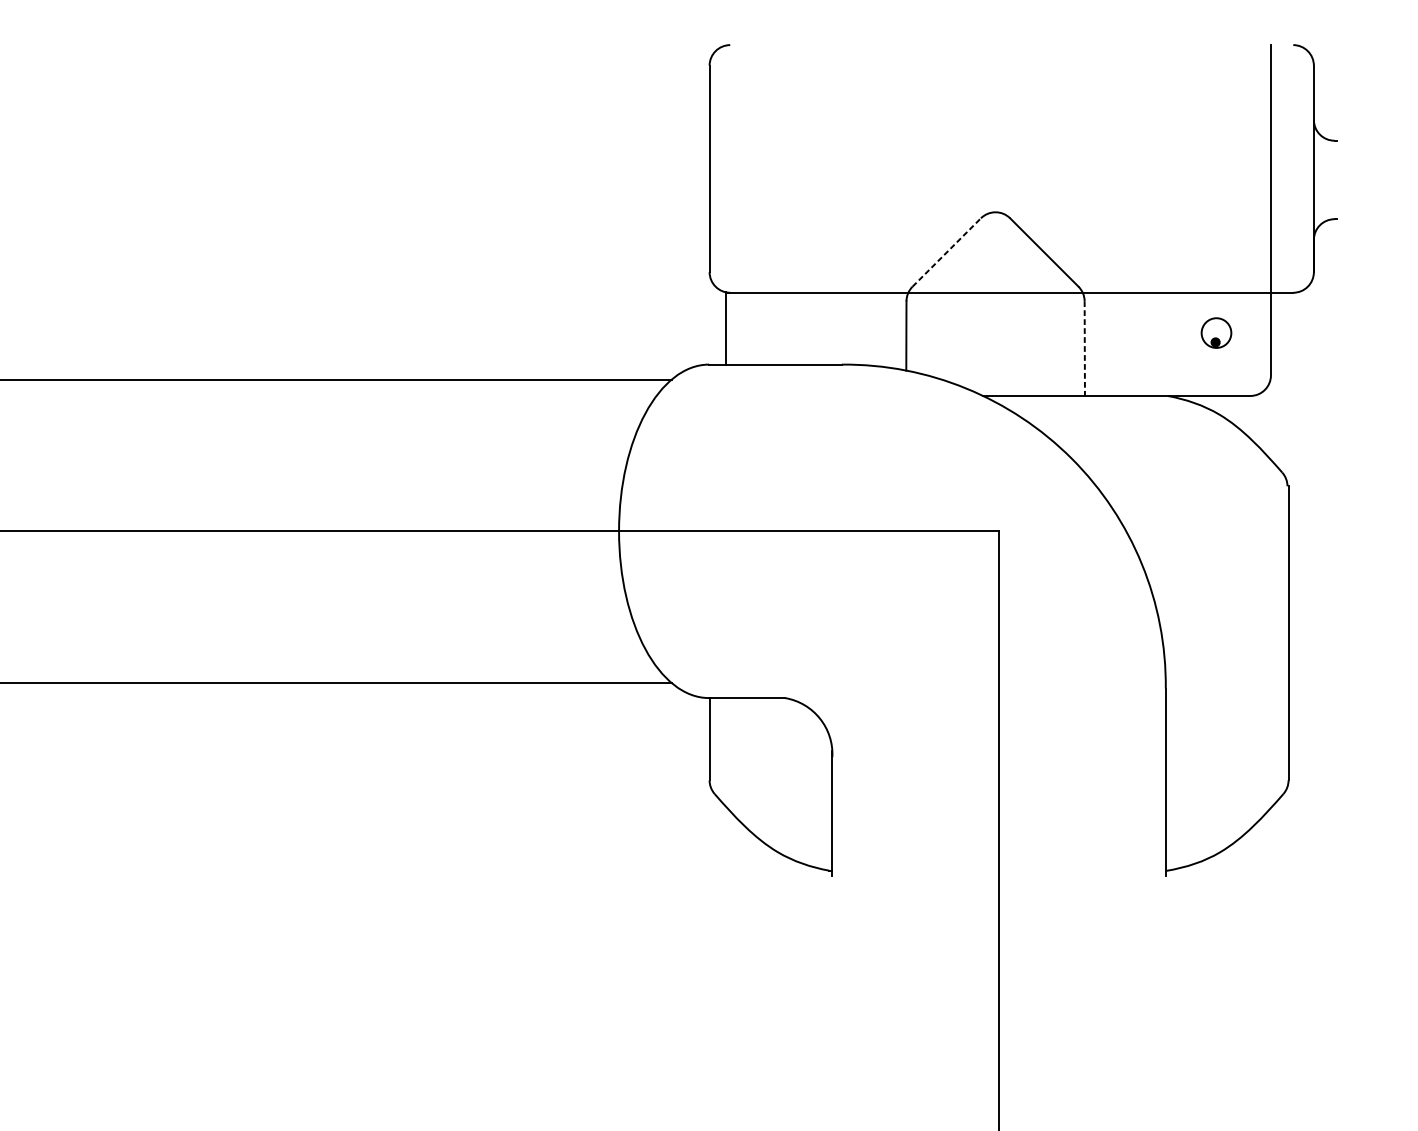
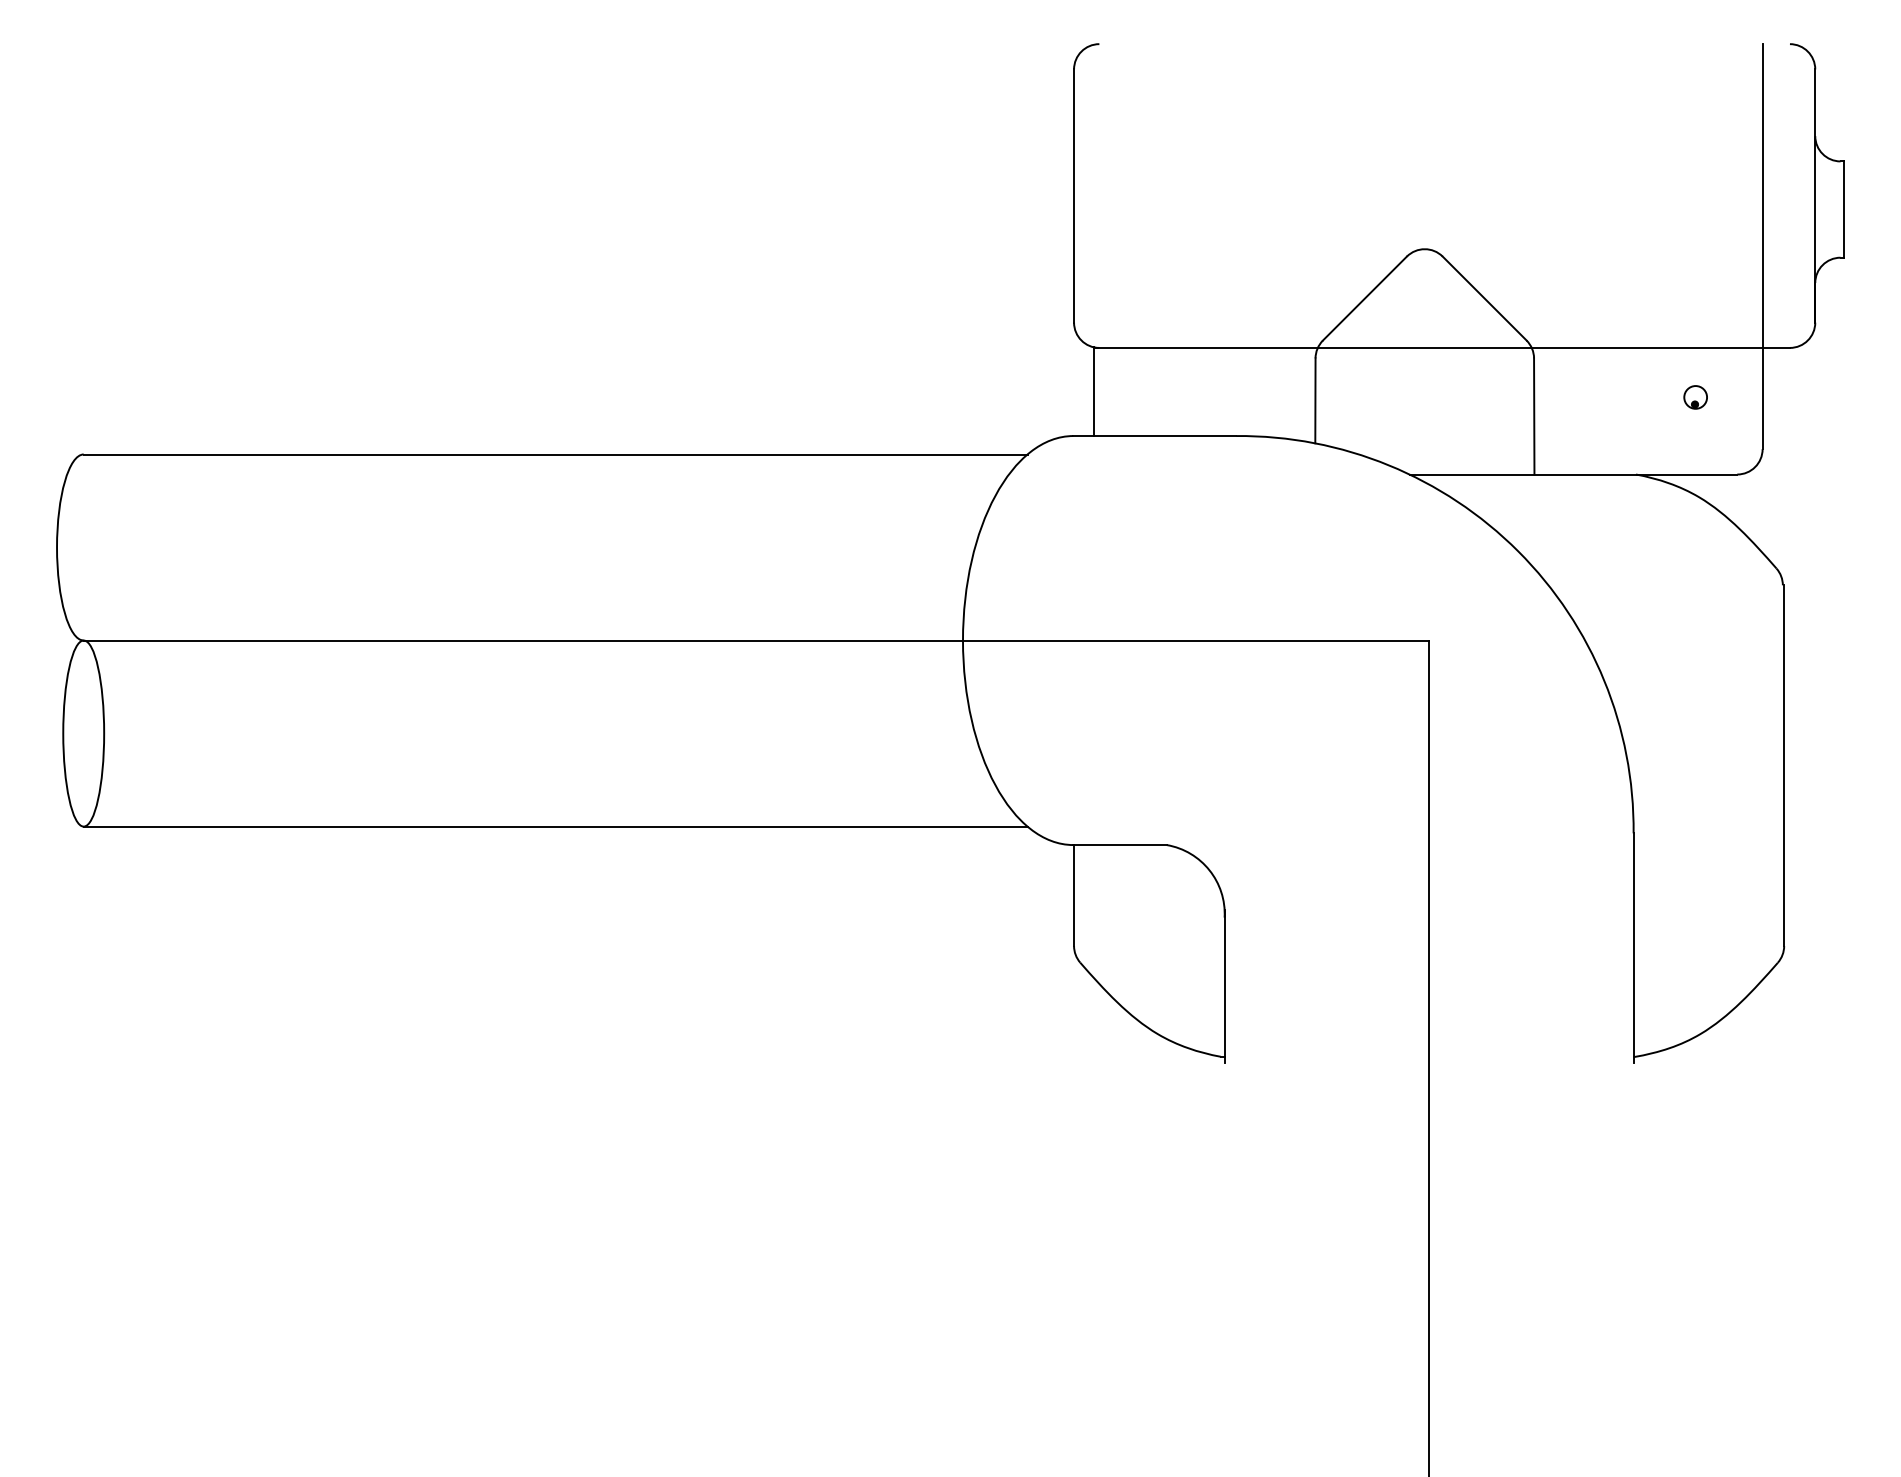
line: (1336, 179) -> (1843, 209), added
line: (947, 252) -> (1365, 298), dashed -> solid
part: (1216, 333) -> (1695, 397), size x0.62
line: (1085, 348) -> (1534, 416), dashed -> solid

